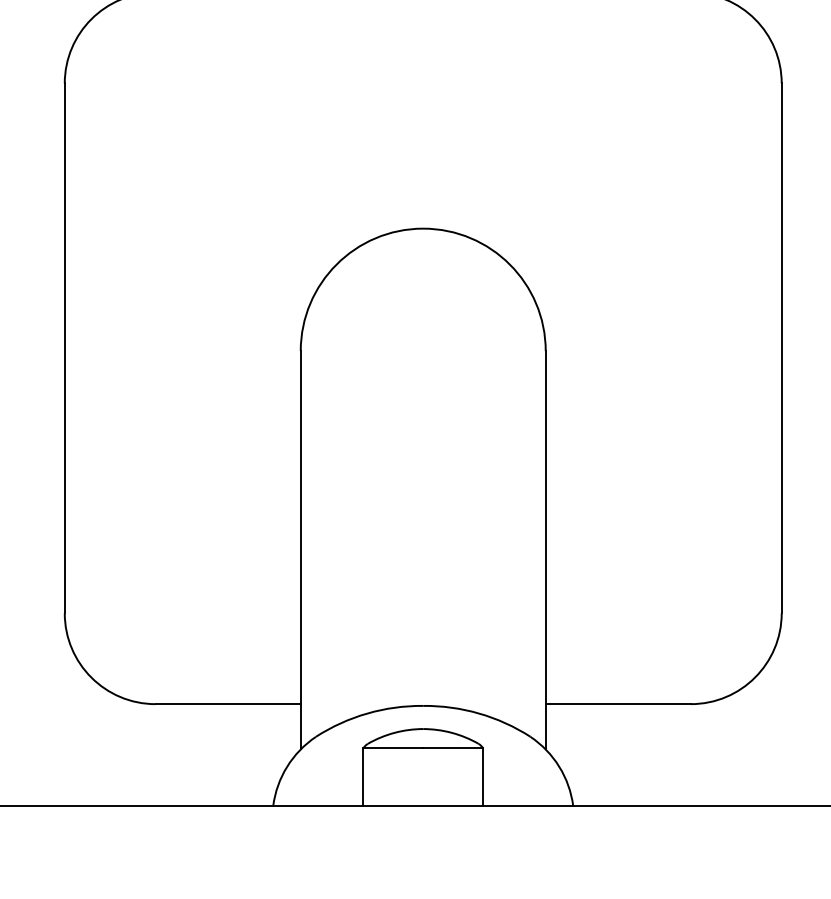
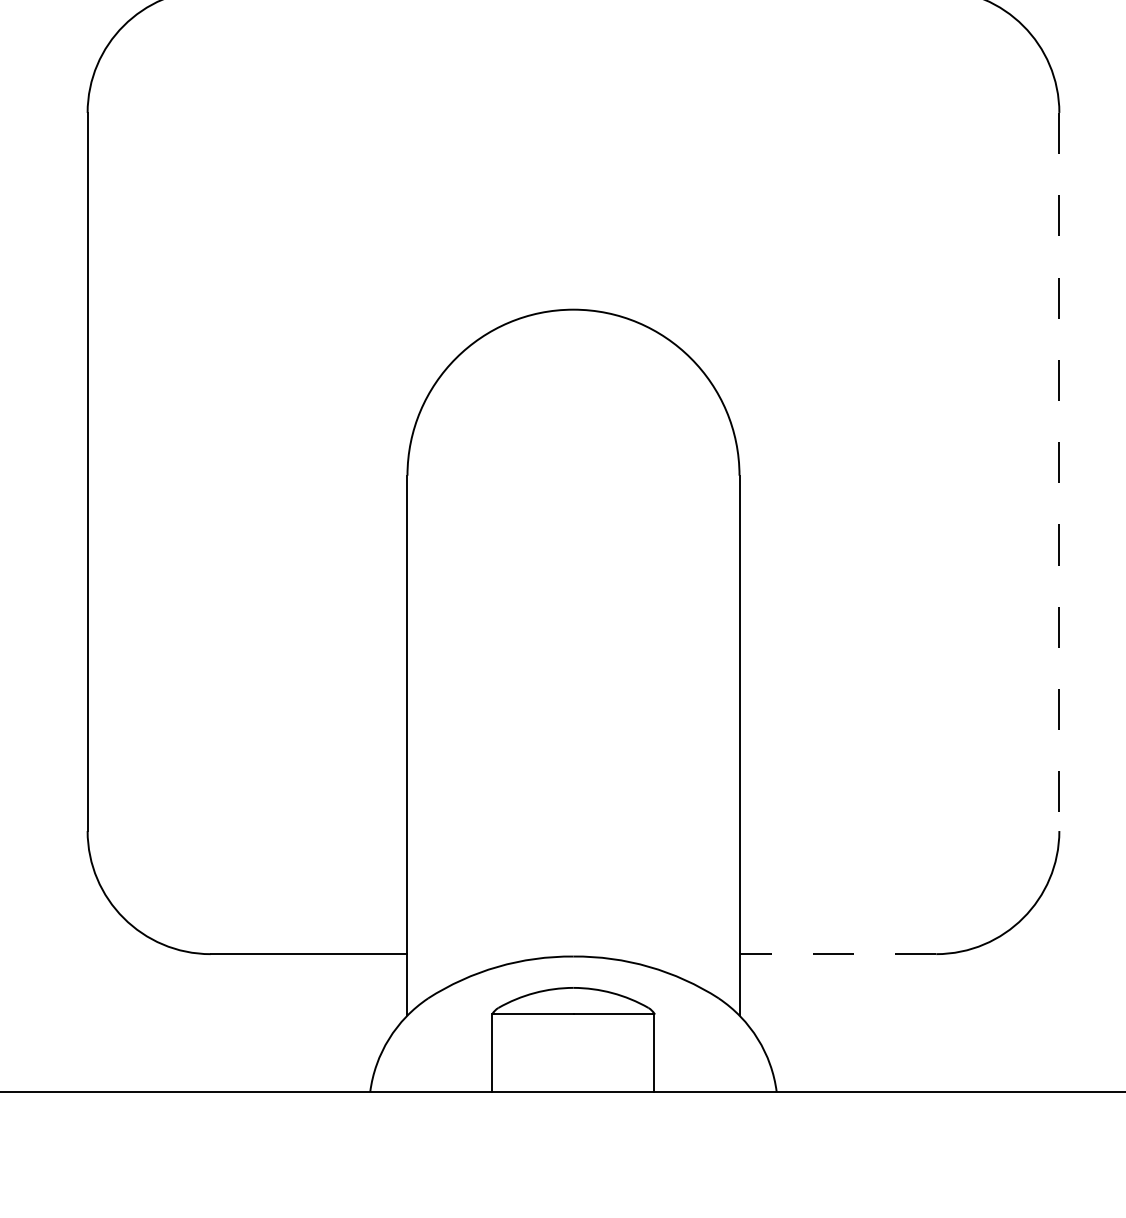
line: (781, 348) -> (1059, 472), solid -> dashed
line: (618, 704) -> (837, 954), solid -> dashed

